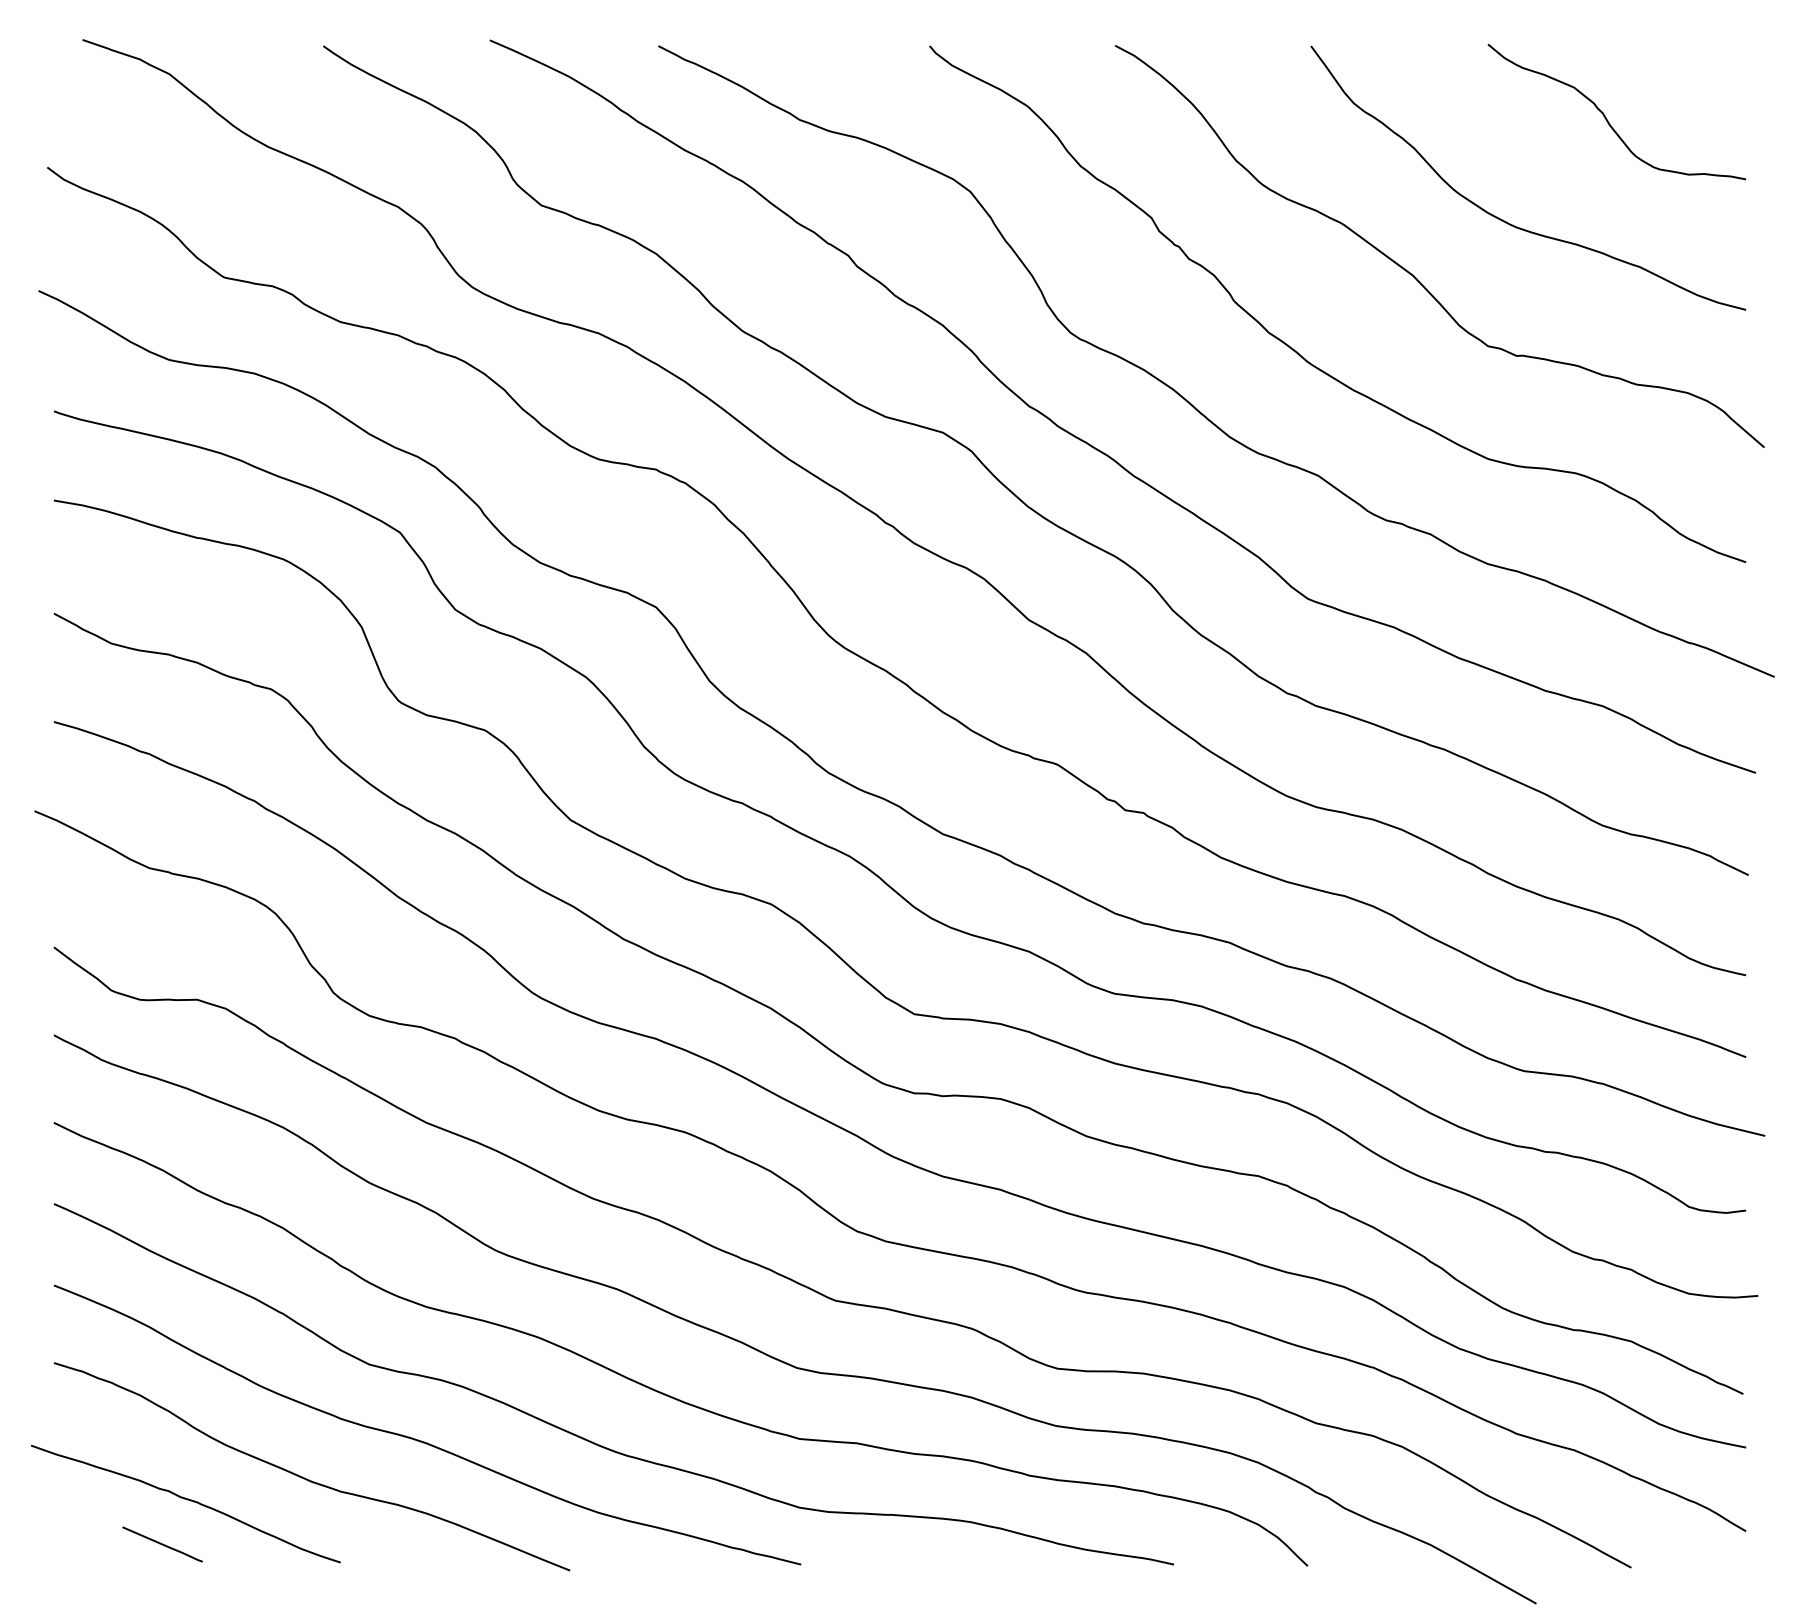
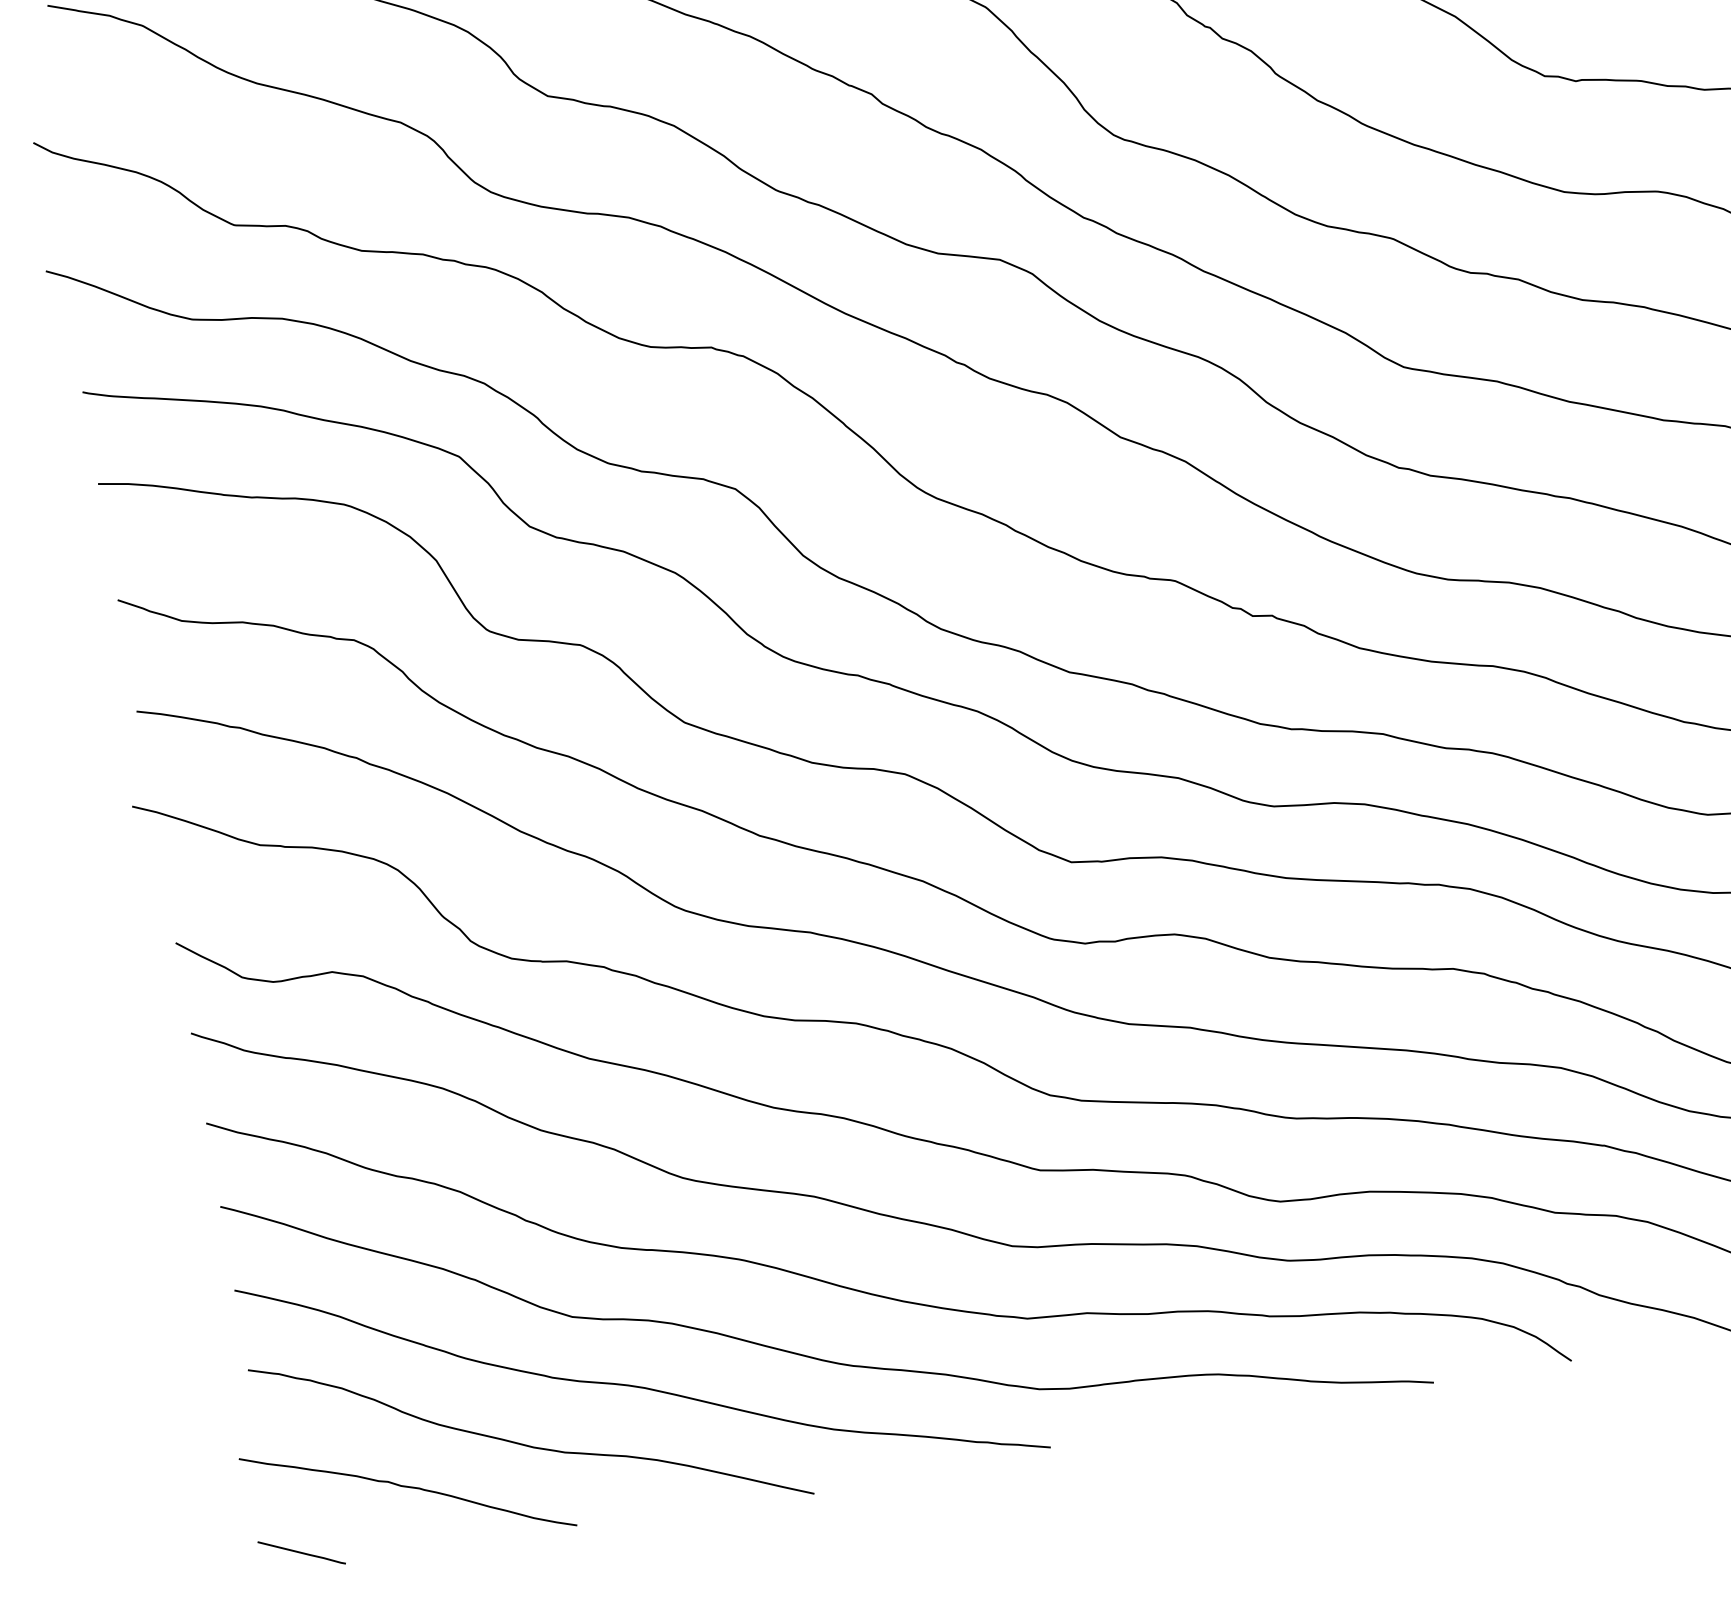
line: (162, 1544) -> (301, 1552), moved

